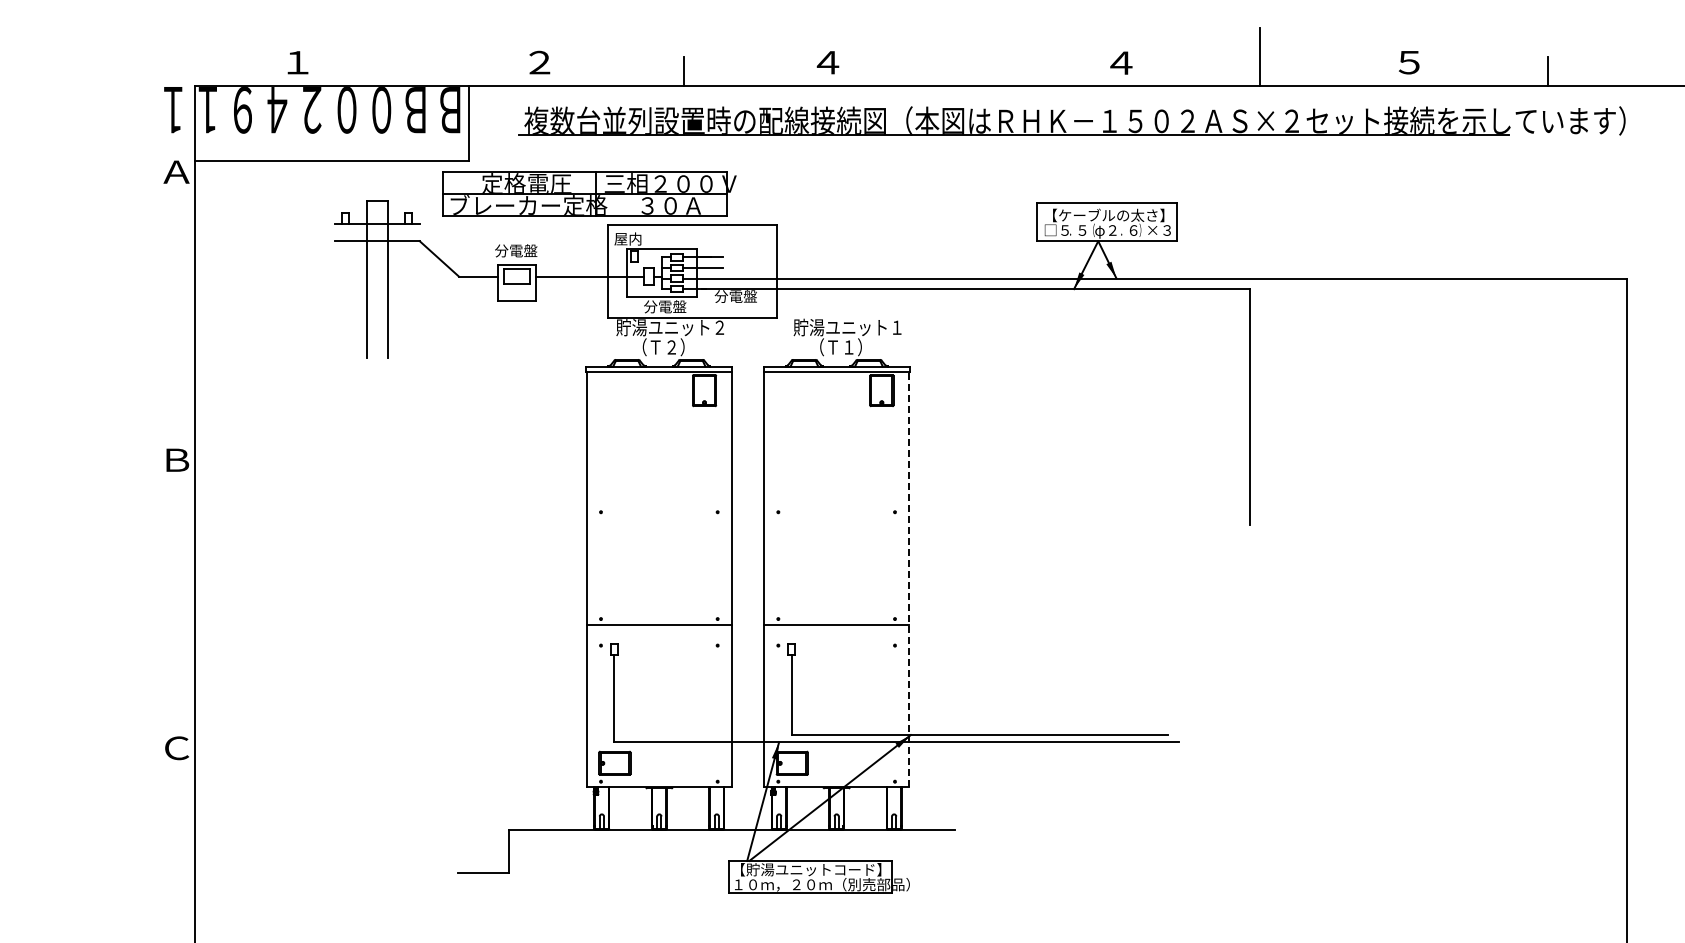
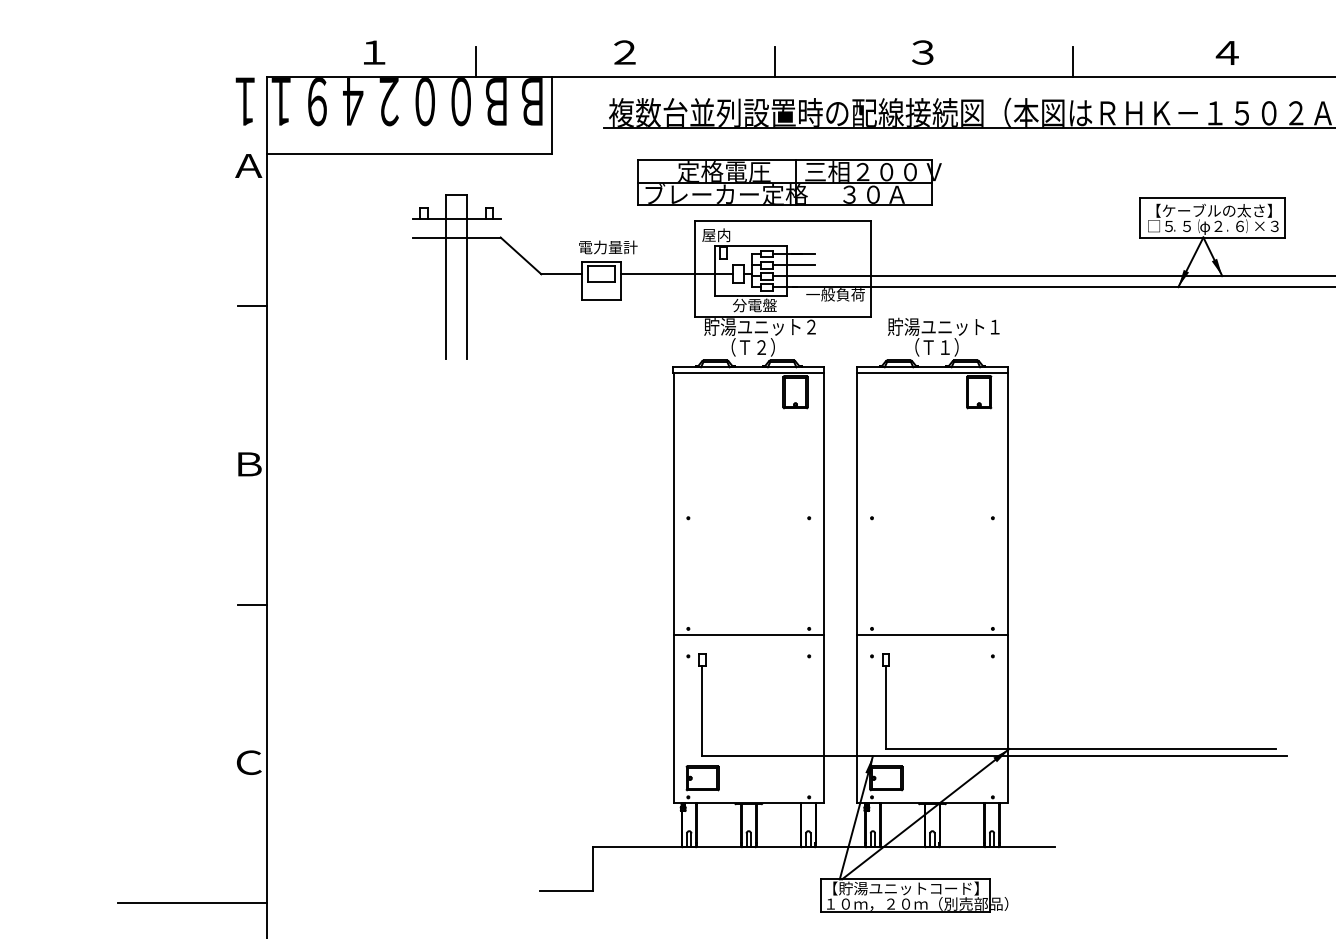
text: (827, 62) -> (922, 52), ４ -> ３
line: (396, 71) -> (476, 61), added
line: (972, 71) -> (1073, 61), added
part: (589, 193) -> (789, 181), moved
text: (523, 250) -> (608, 247), 分電盤 -> 電力量計
text: (742, 296) -> (834, 294), 分電盤 -> 一般負荷
line: (179, 307) -> (251, 306), added
line: (909, 579) -> (1007, 587), dashed -> solid
line: (179, 595) -> (251, 604), added
line: (122, 883) -> (192, 902), added

